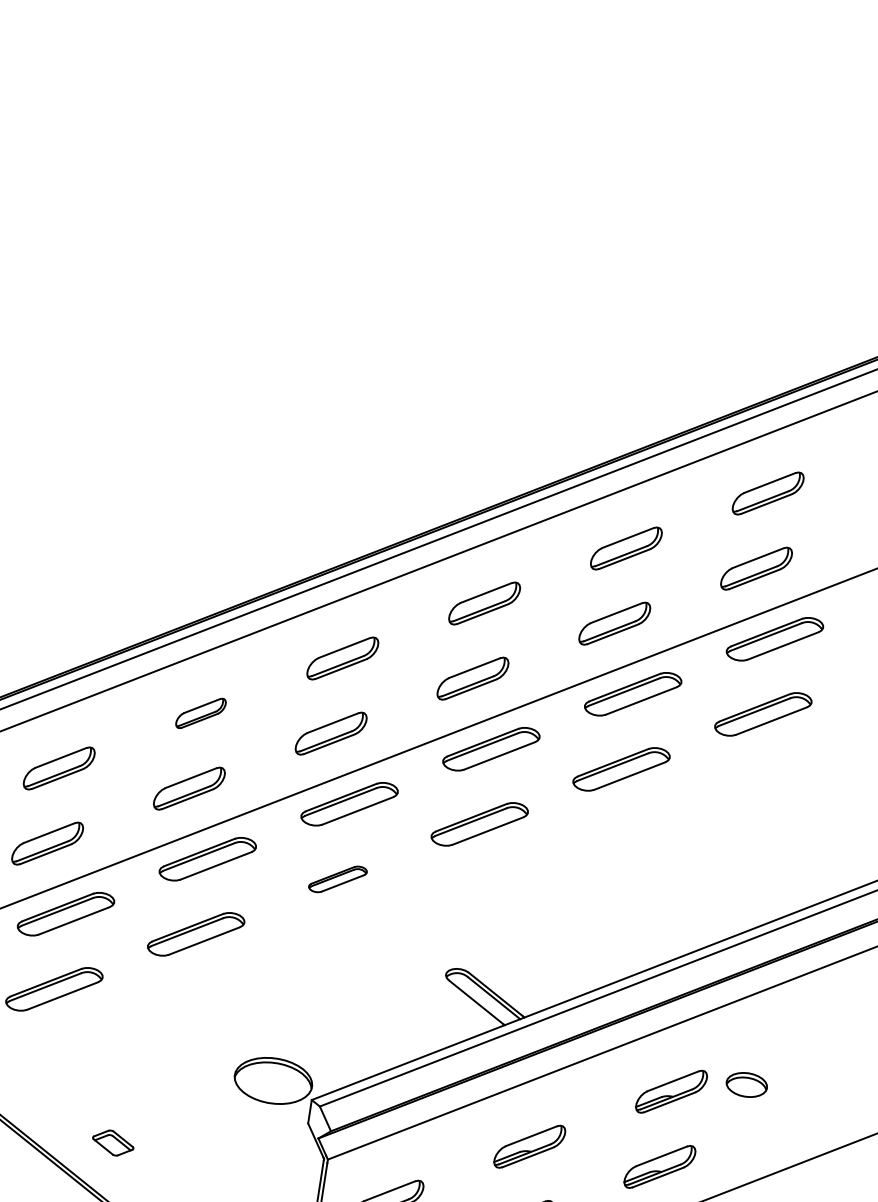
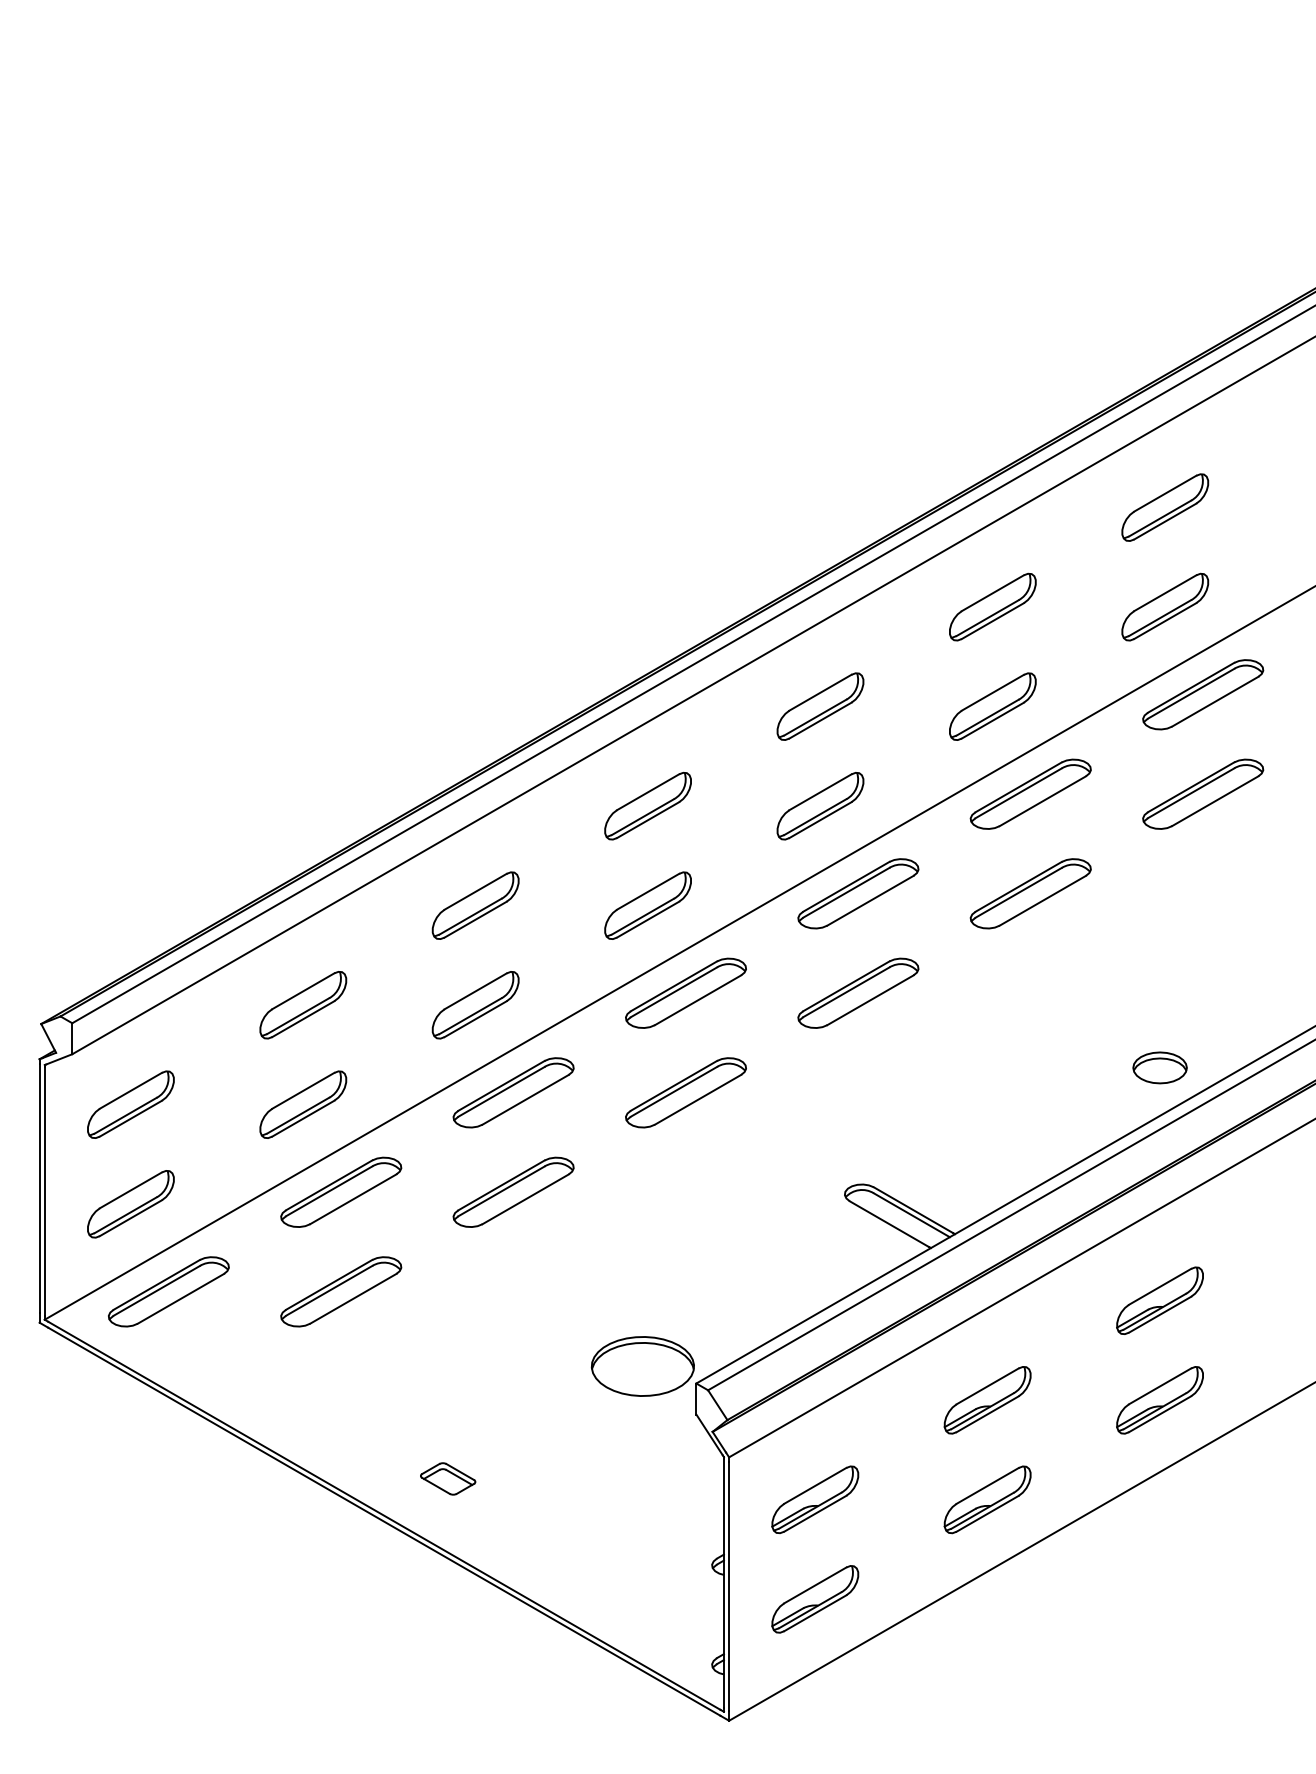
part: (200, 713) -> (475, 905), size x1.43
part: (337, 879) -> (685, 1092), size x1.67
part: (746, 1084) -> (1159, 1067), moved

